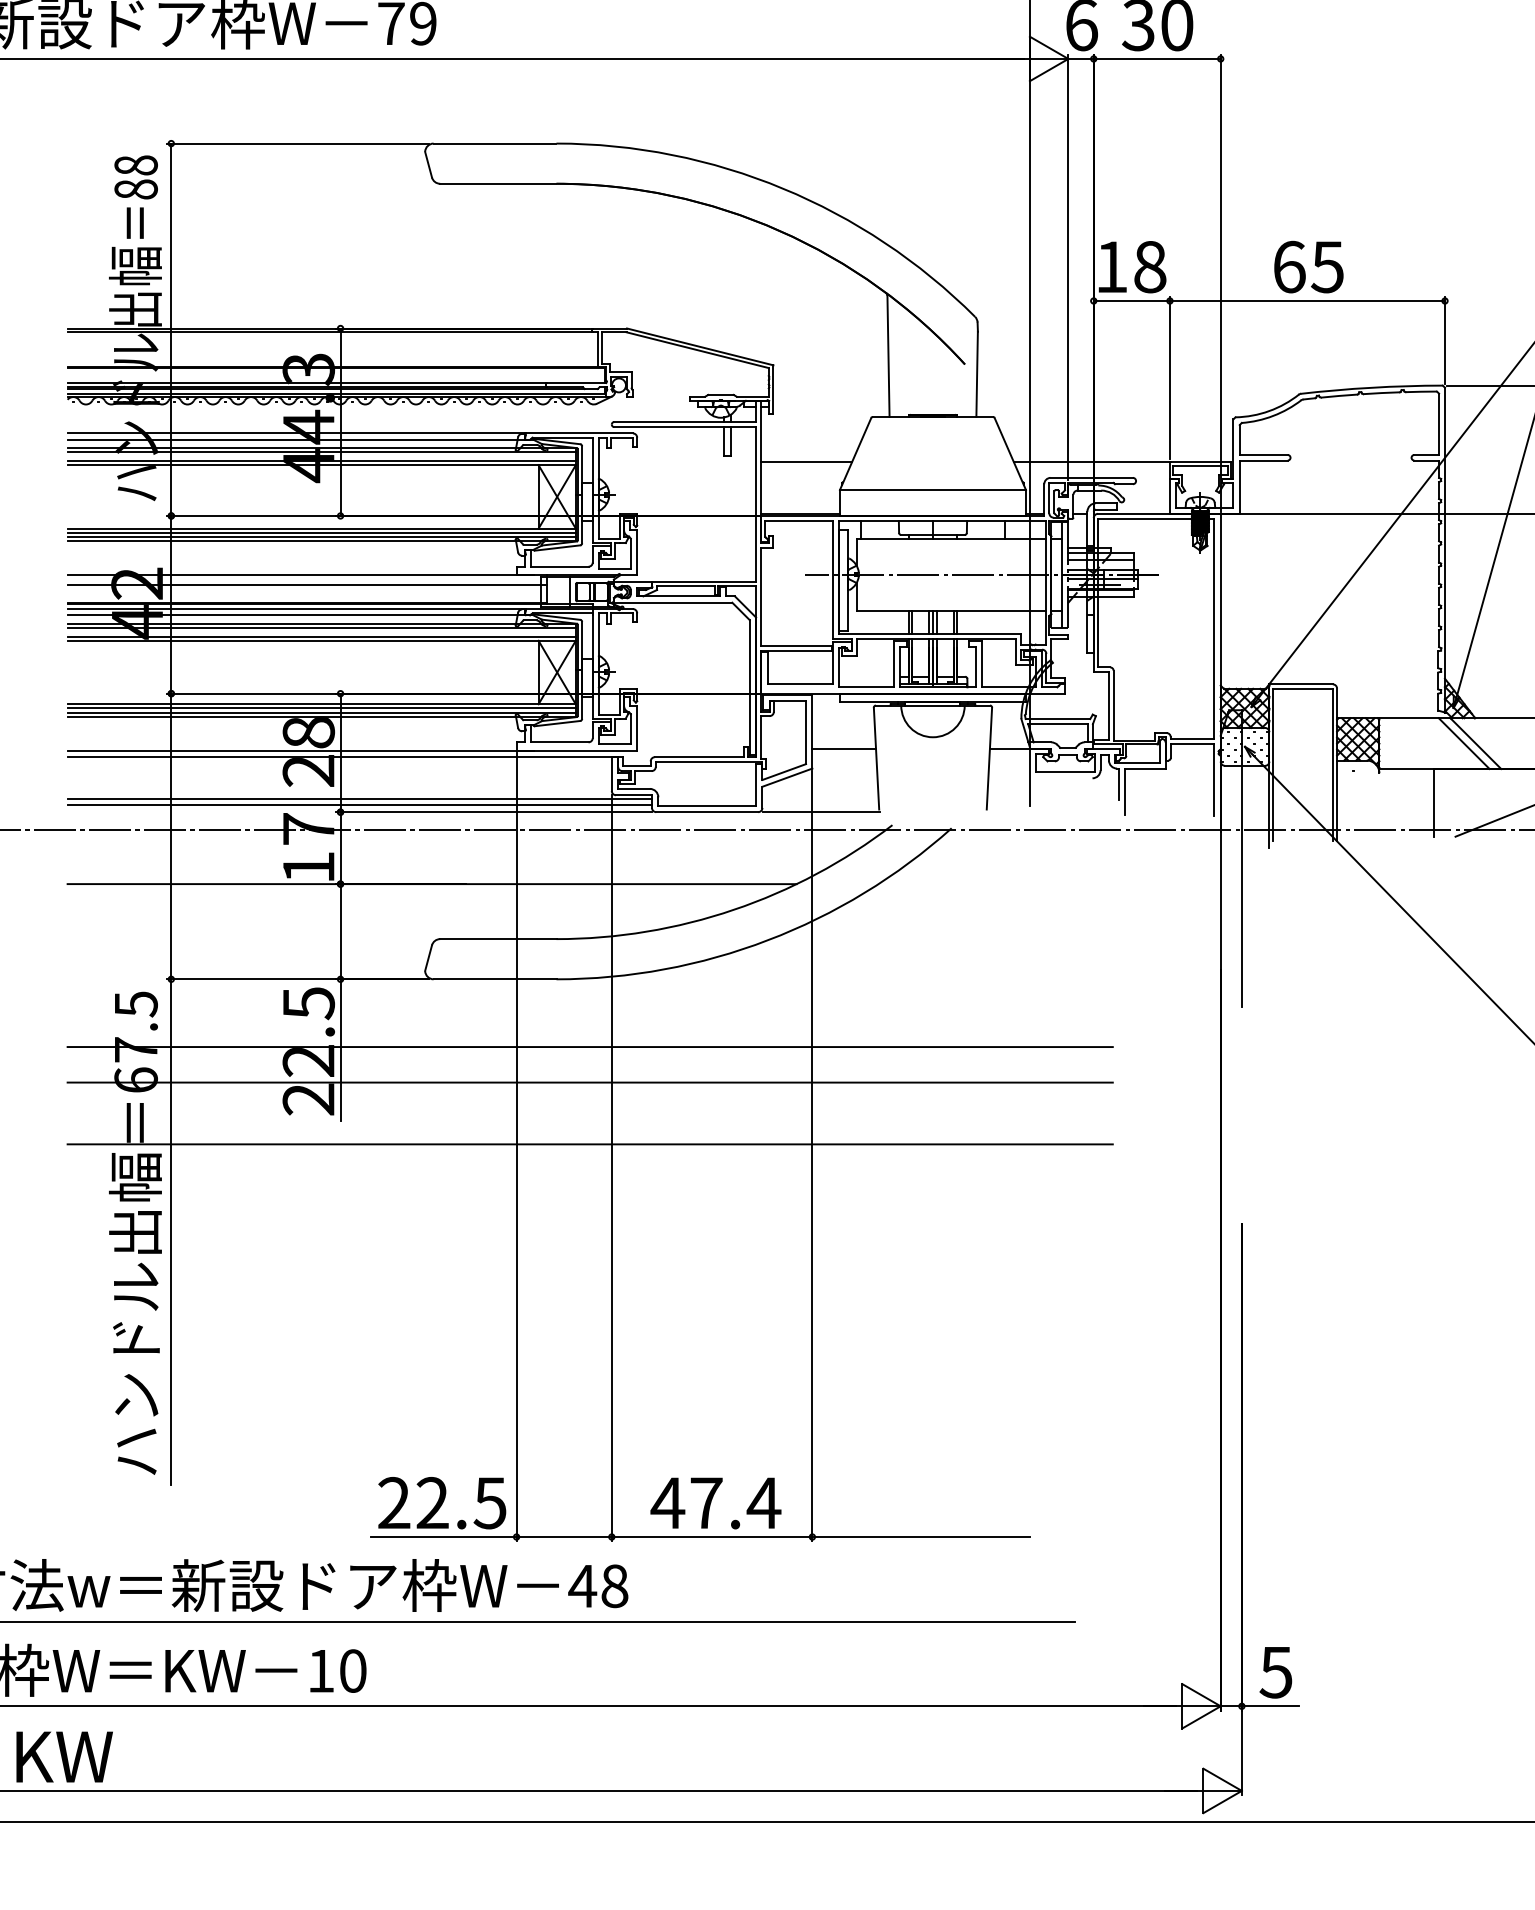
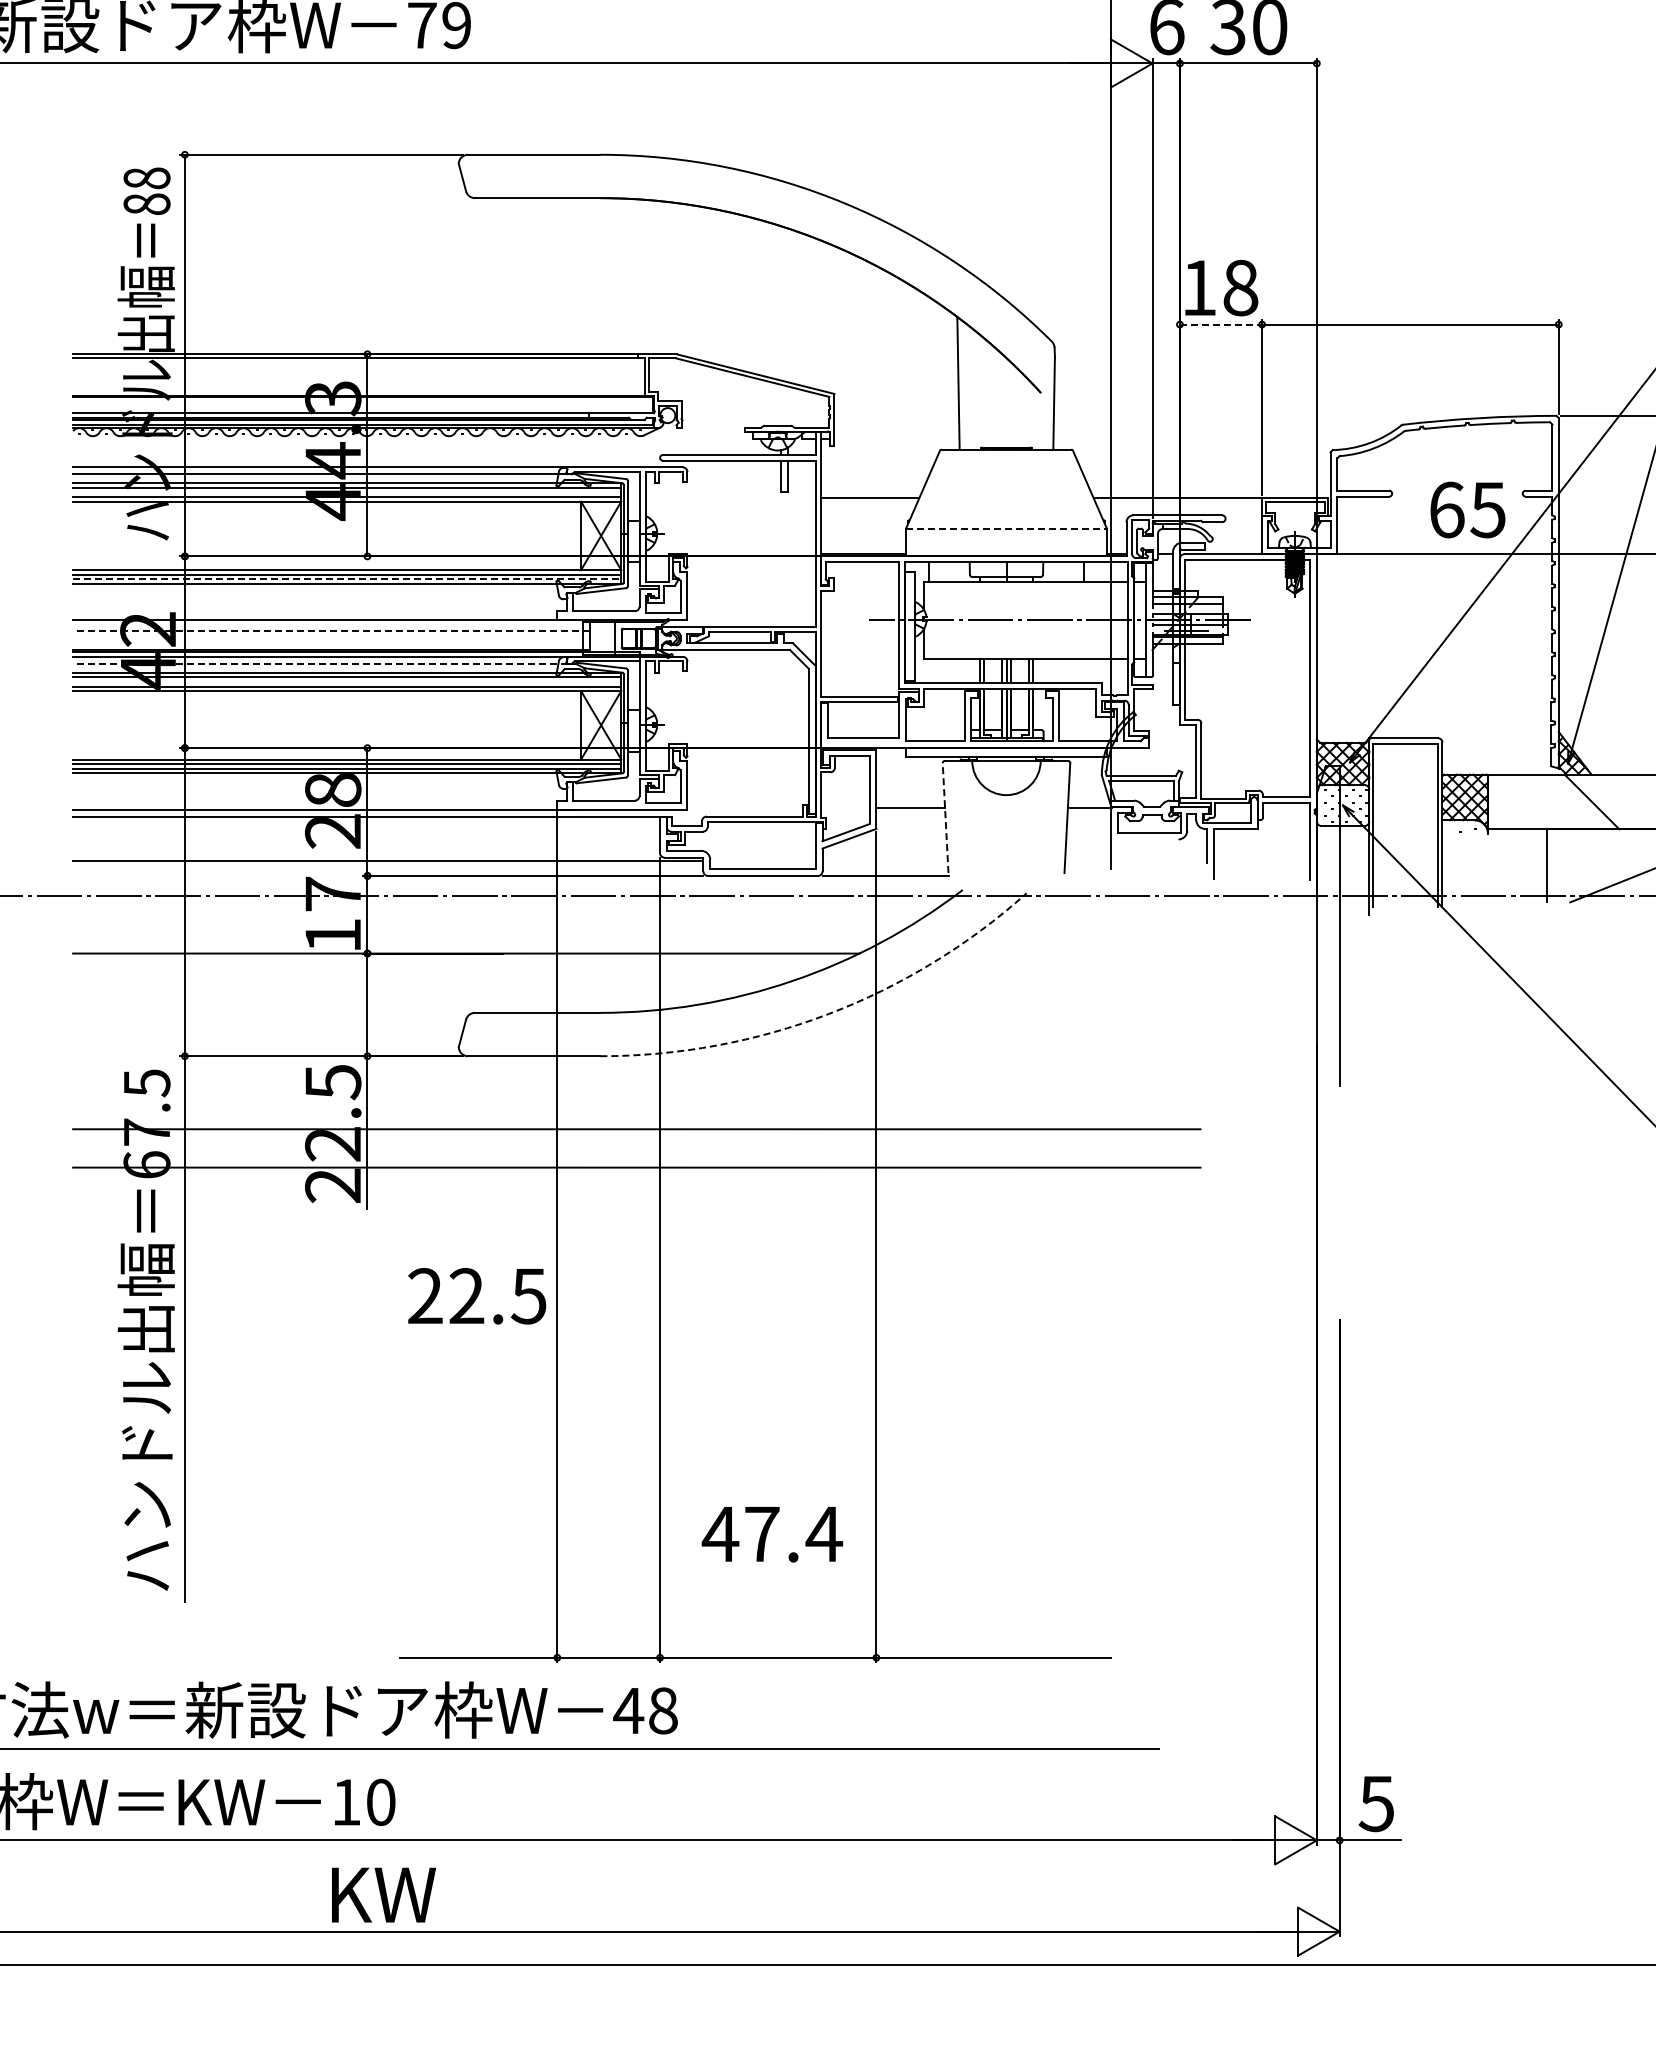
text: (1308, 266) -> (1467, 509), moved
line: (1132, 300) -> (1221, 324), solid -> dashed
line: (932, 490) -> (1006, 528), solid -> dashed
line: (322, 537) -> (347, 579), solid -> dashed
line: (307, 585) -> (331, 631), solid -> dashed
line: (296, 615) -> (319, 663), solid -> dashed
line: (1464, 743) -> (1579, 801), removed
line: (876, 758) -> (945, 818), solid -> dashed
line: (360, 805) -> (388, 868), removed
arc: (767, 940) -> (828, 1014), solid -> dashed
line: (589, 1144) -> (636, 1234), removed
text: (442, 1503) -> (477, 1296), moved
text: (715, 1503) -> (771, 1534), moved
text: (64, 1756) -> (383, 1894), moved

